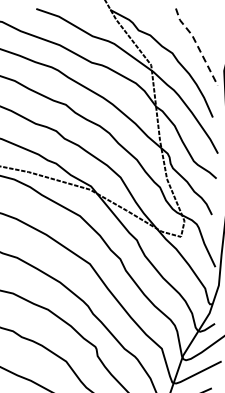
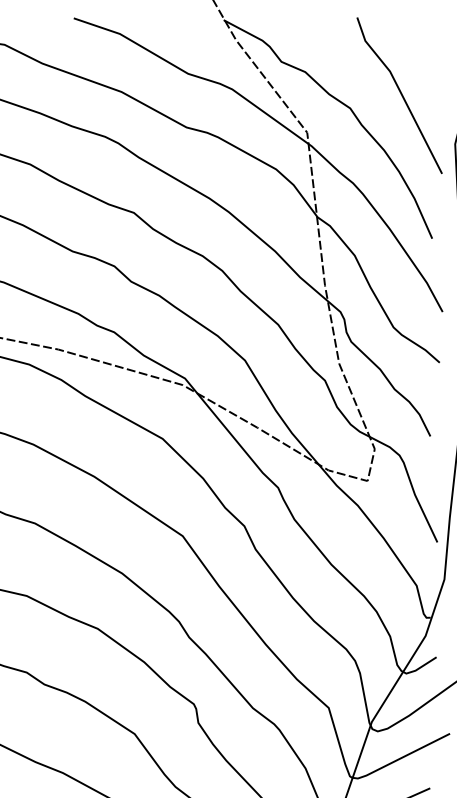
line: (197, 44) -> (401, 90), dashed -> solid

